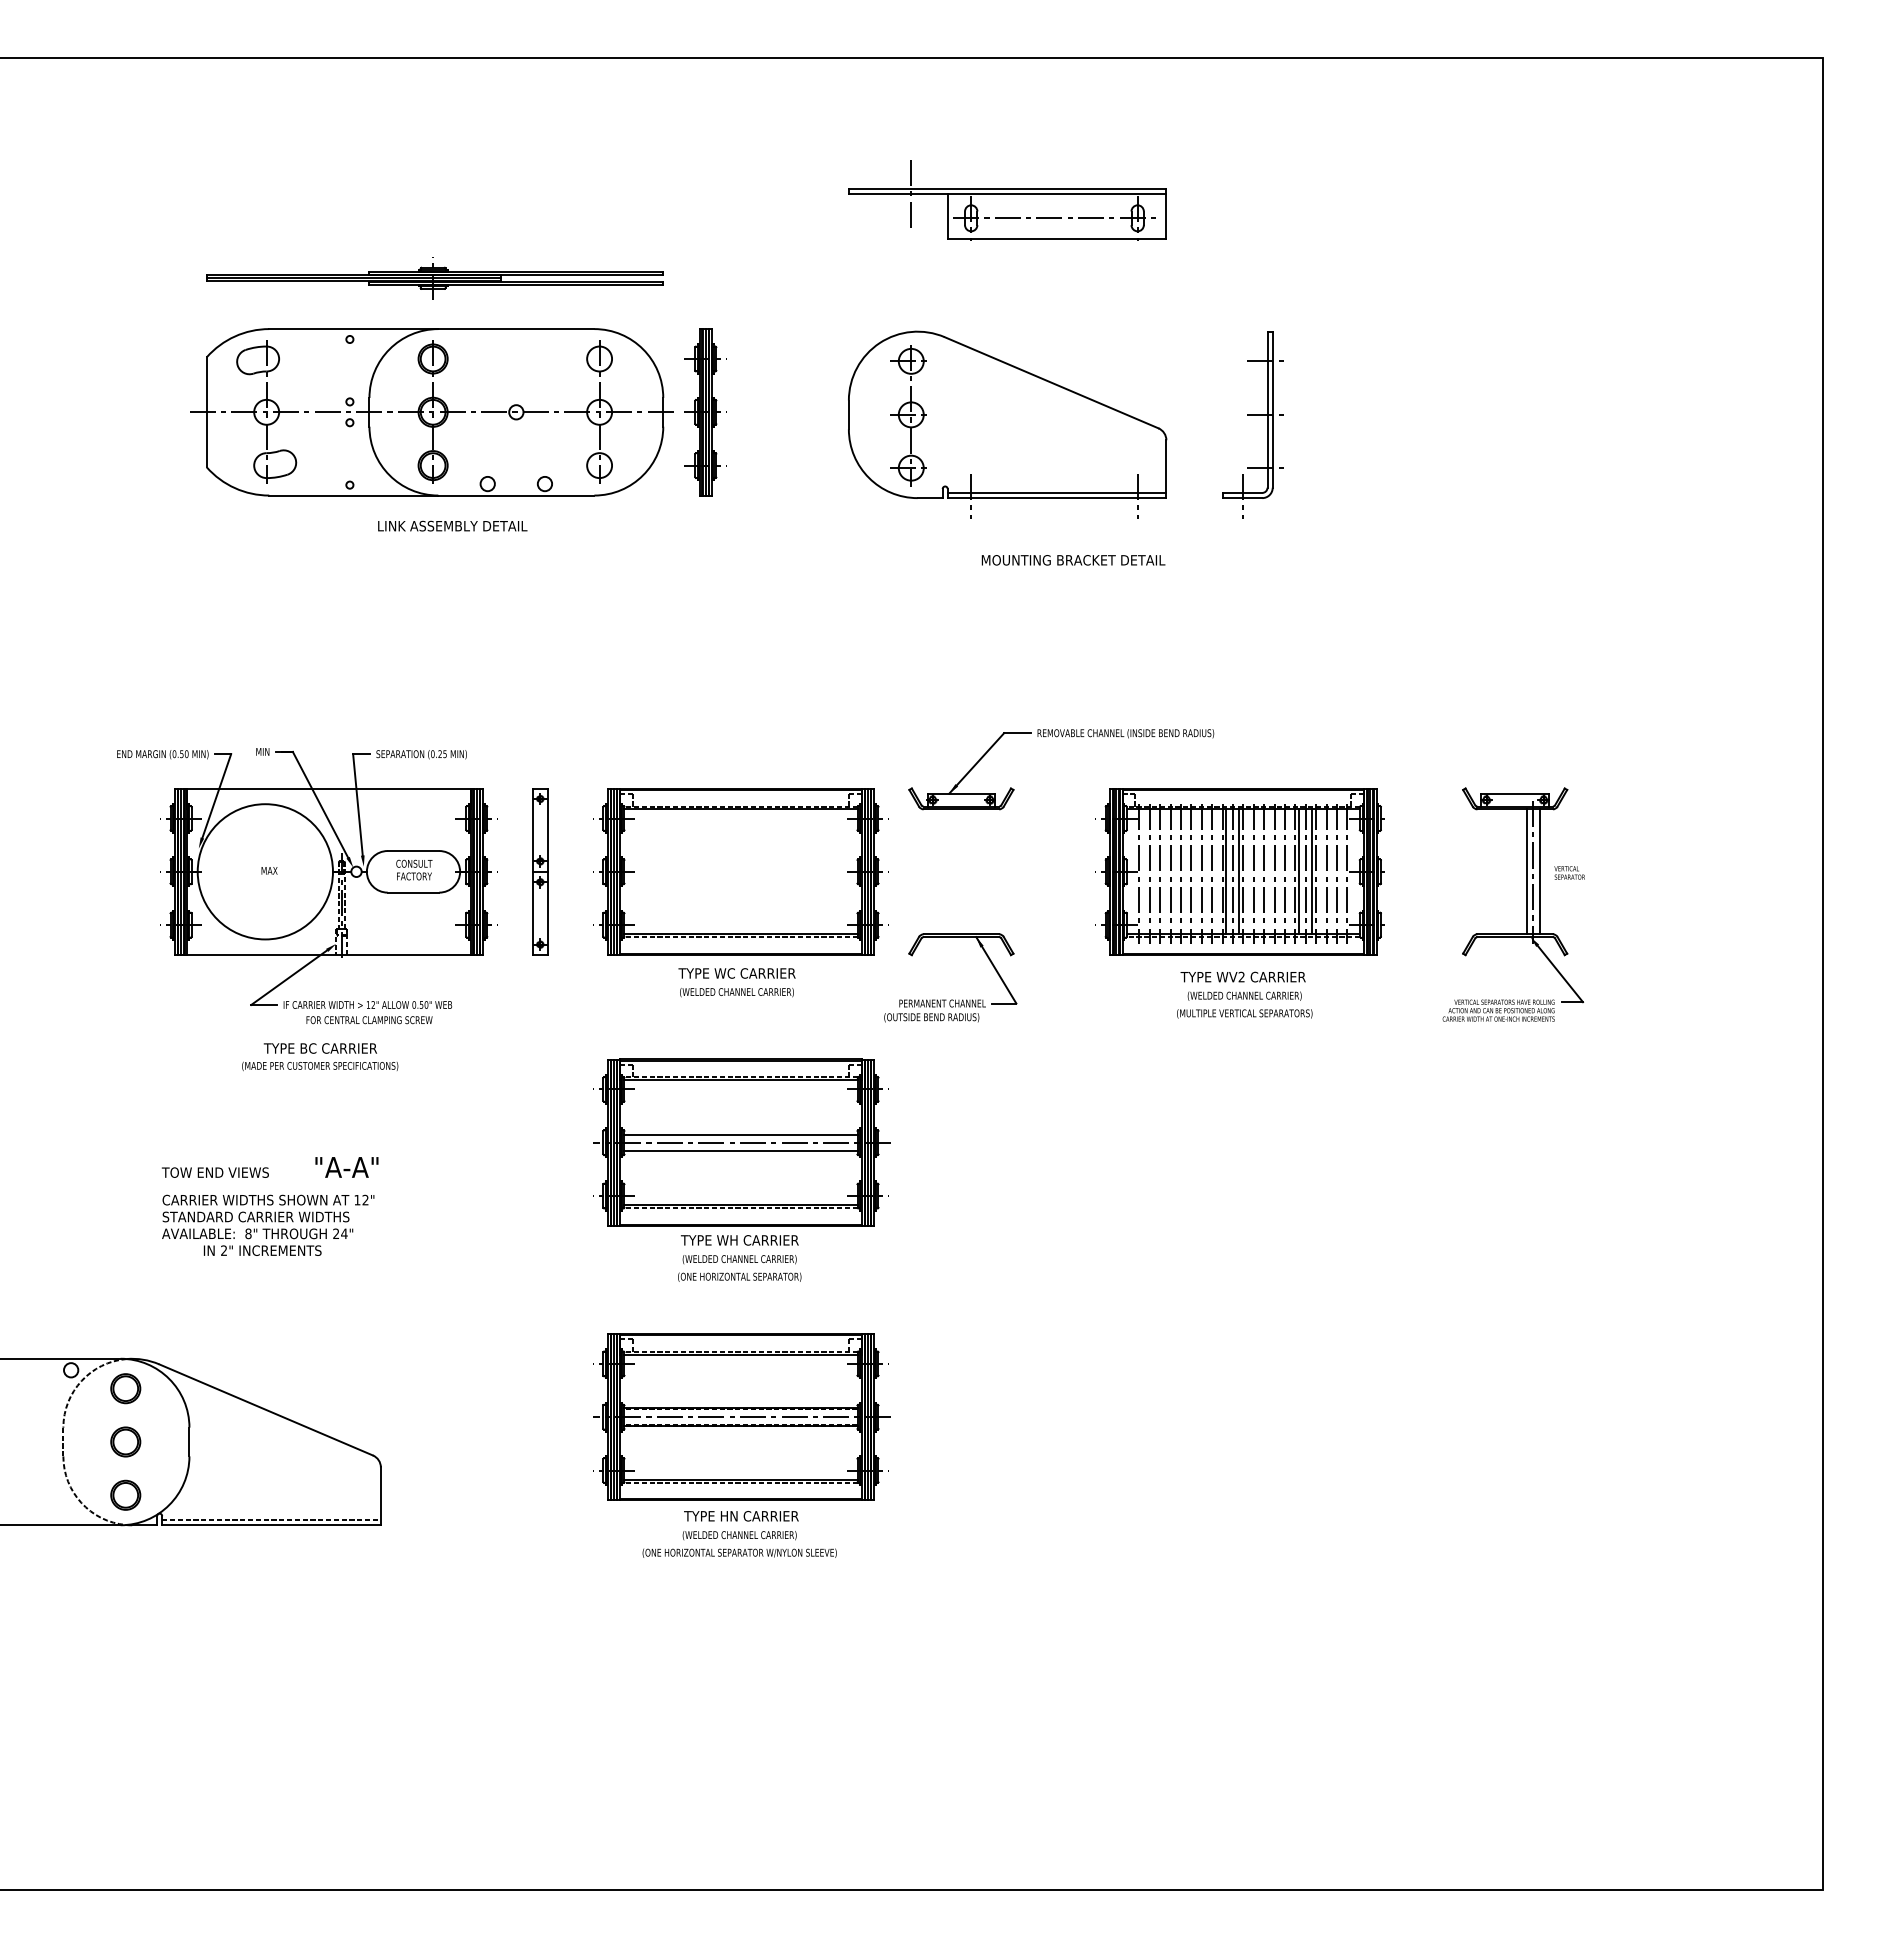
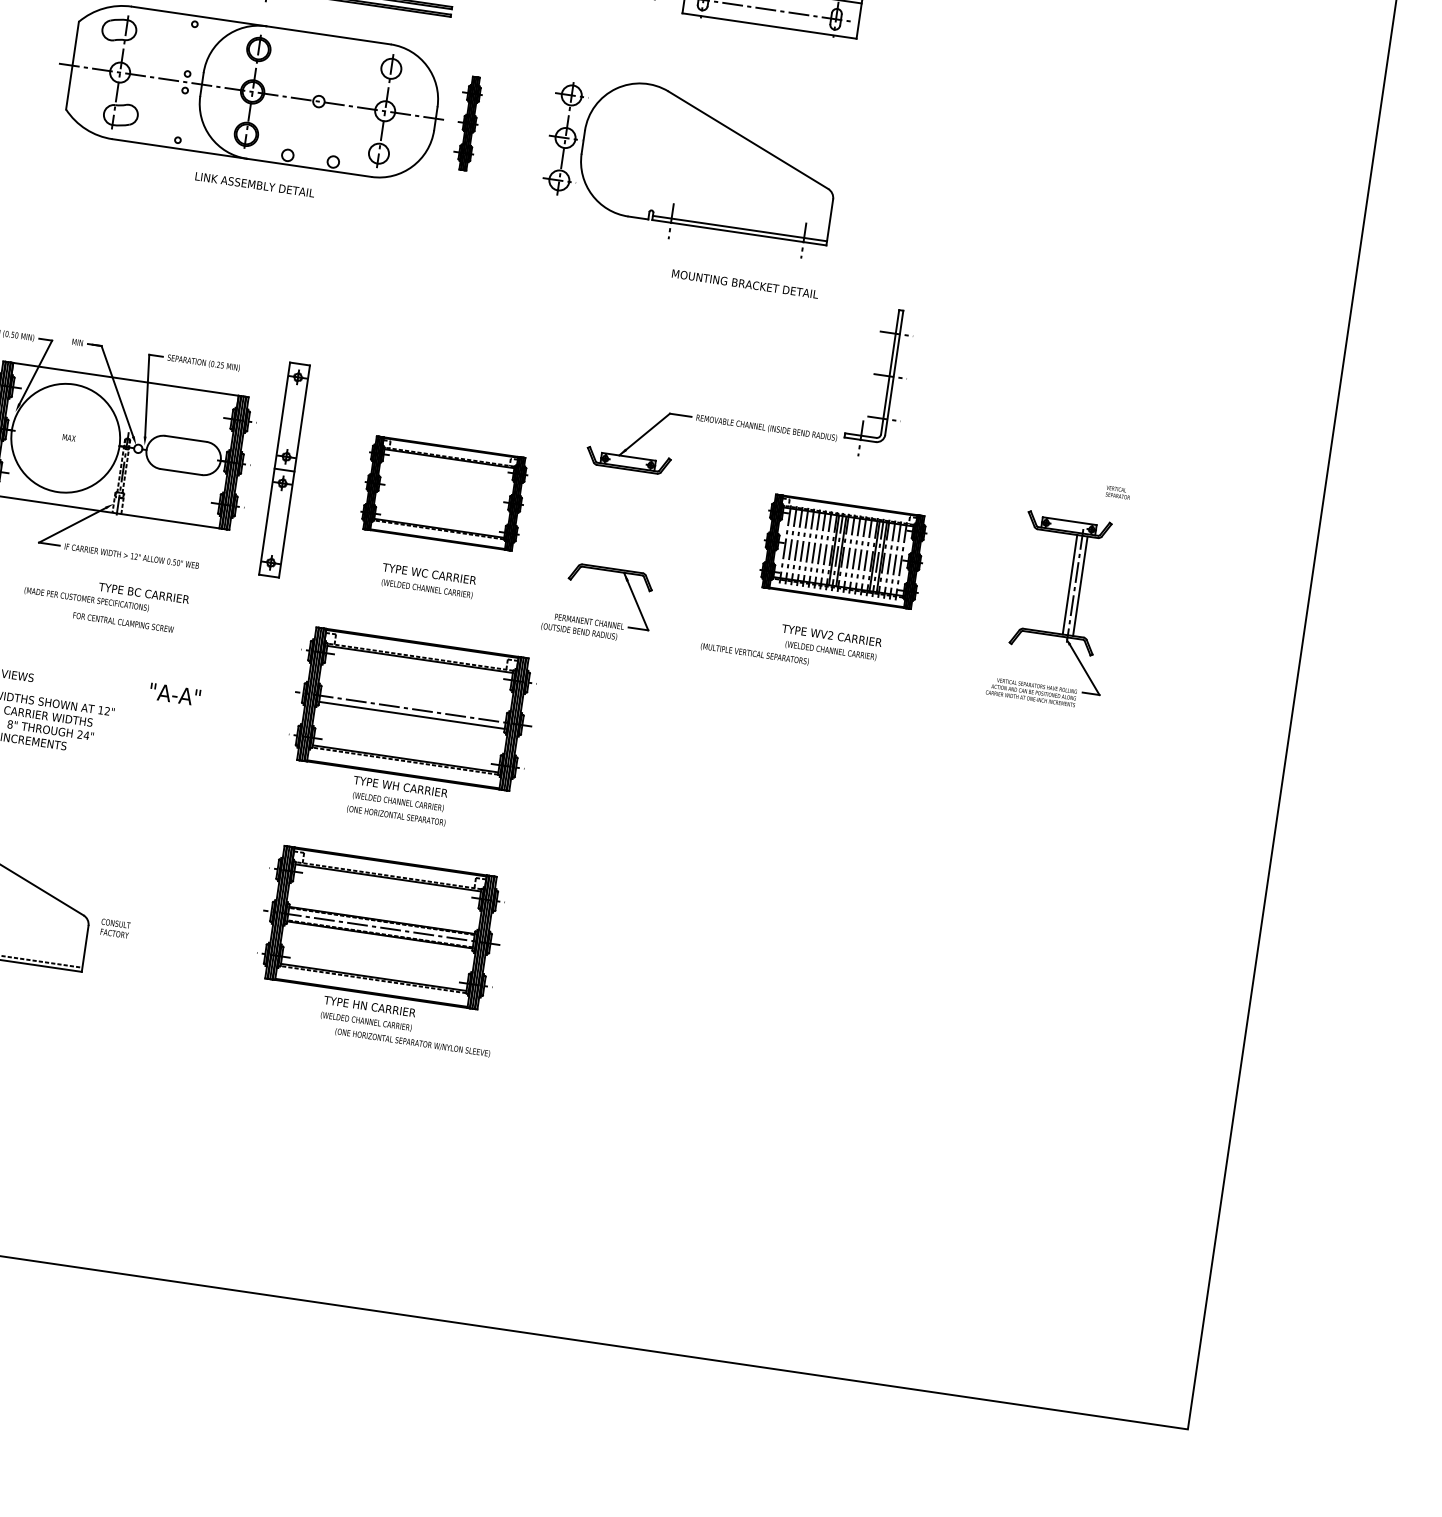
part: (705, 412) -> (469, 123), size x0.7
part: (908, 415) -> (563, 138), moved
part: (1252, 415) -> (877, 375), moved
text: (414, 869) -> (115, 928), moved
part: (540, 871) -> (284, 469), size x1.6
part: (740, 871) -> (444, 493), size x0.7
part: (1239, 871) -> (841, 551), size x0.7
text: (1569, 872) -> (1118, 492), moved
text: (1244, 1013) -> (754, 653), moved
text: (369, 1020) -> (123, 622), moved
text: (319, 1048) -> (143, 593), moved
line: (740, 1134) -> (413, 702), removed
text: (346, 1167) -> (174, 694), moved
text: (739, 1552) -> (412, 1042), moved

